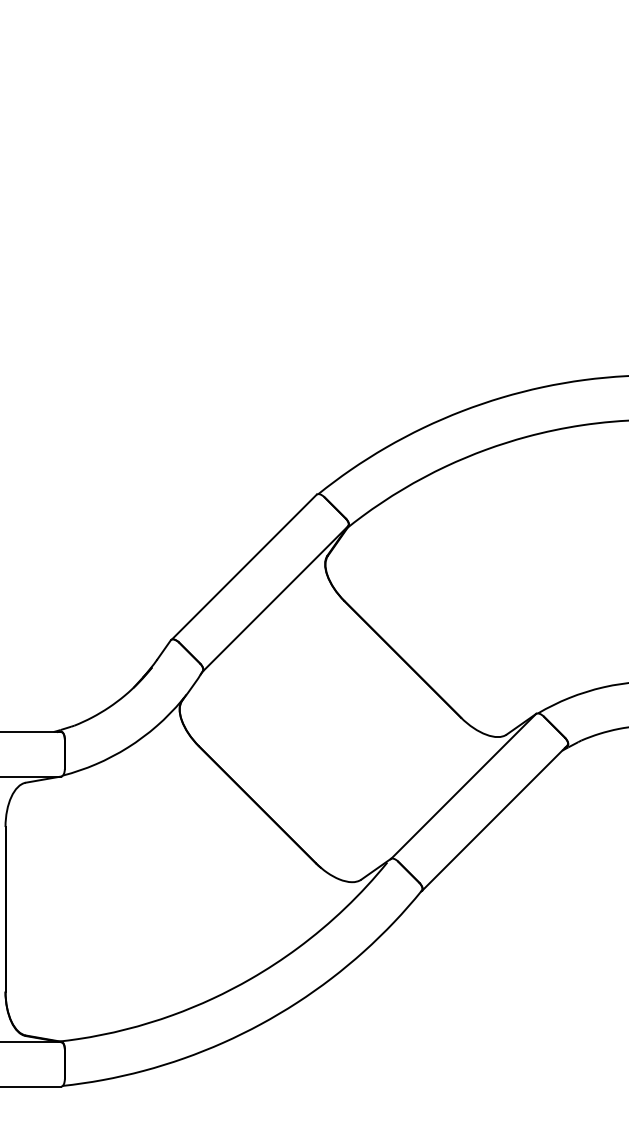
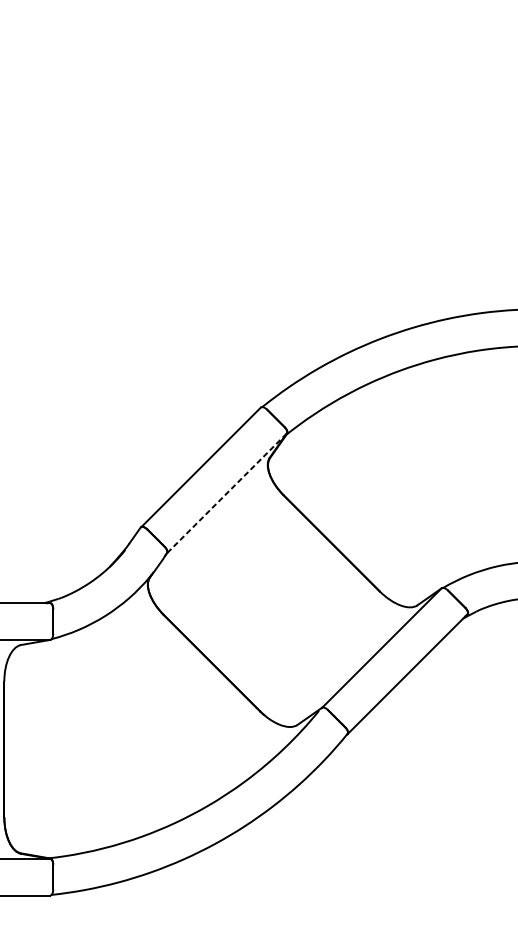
line: (275, 598) -> (226, 493), solid -> dashed

